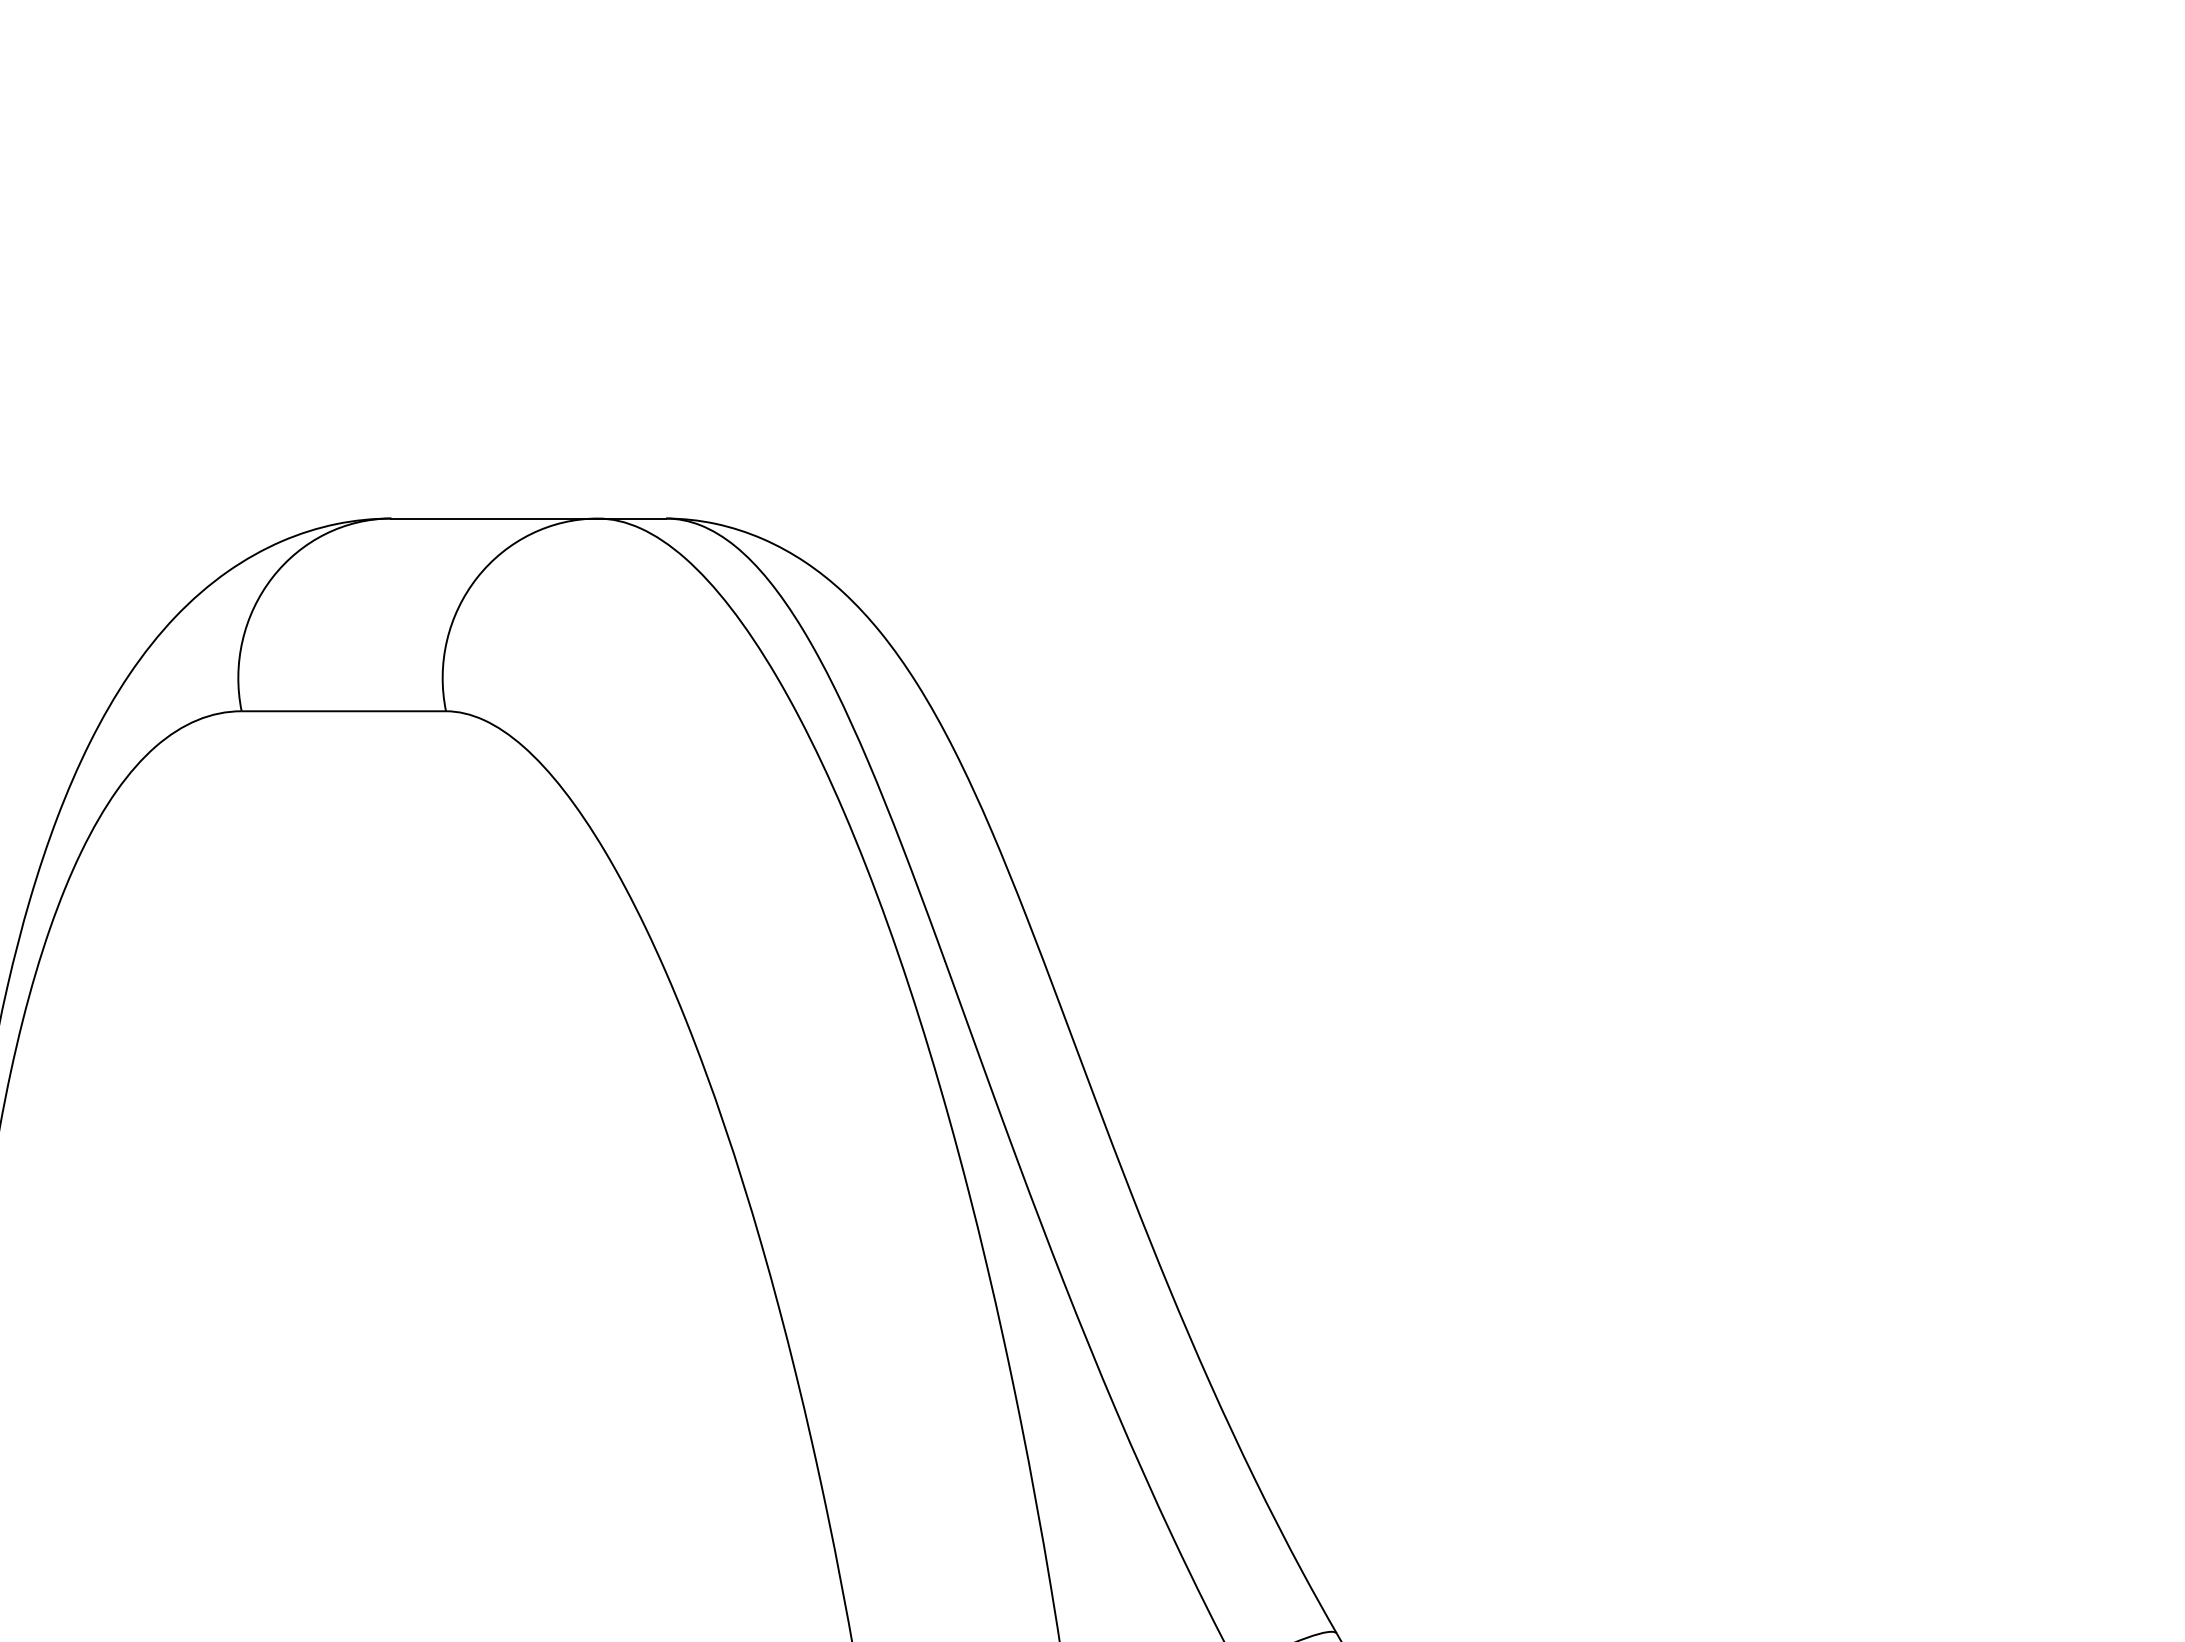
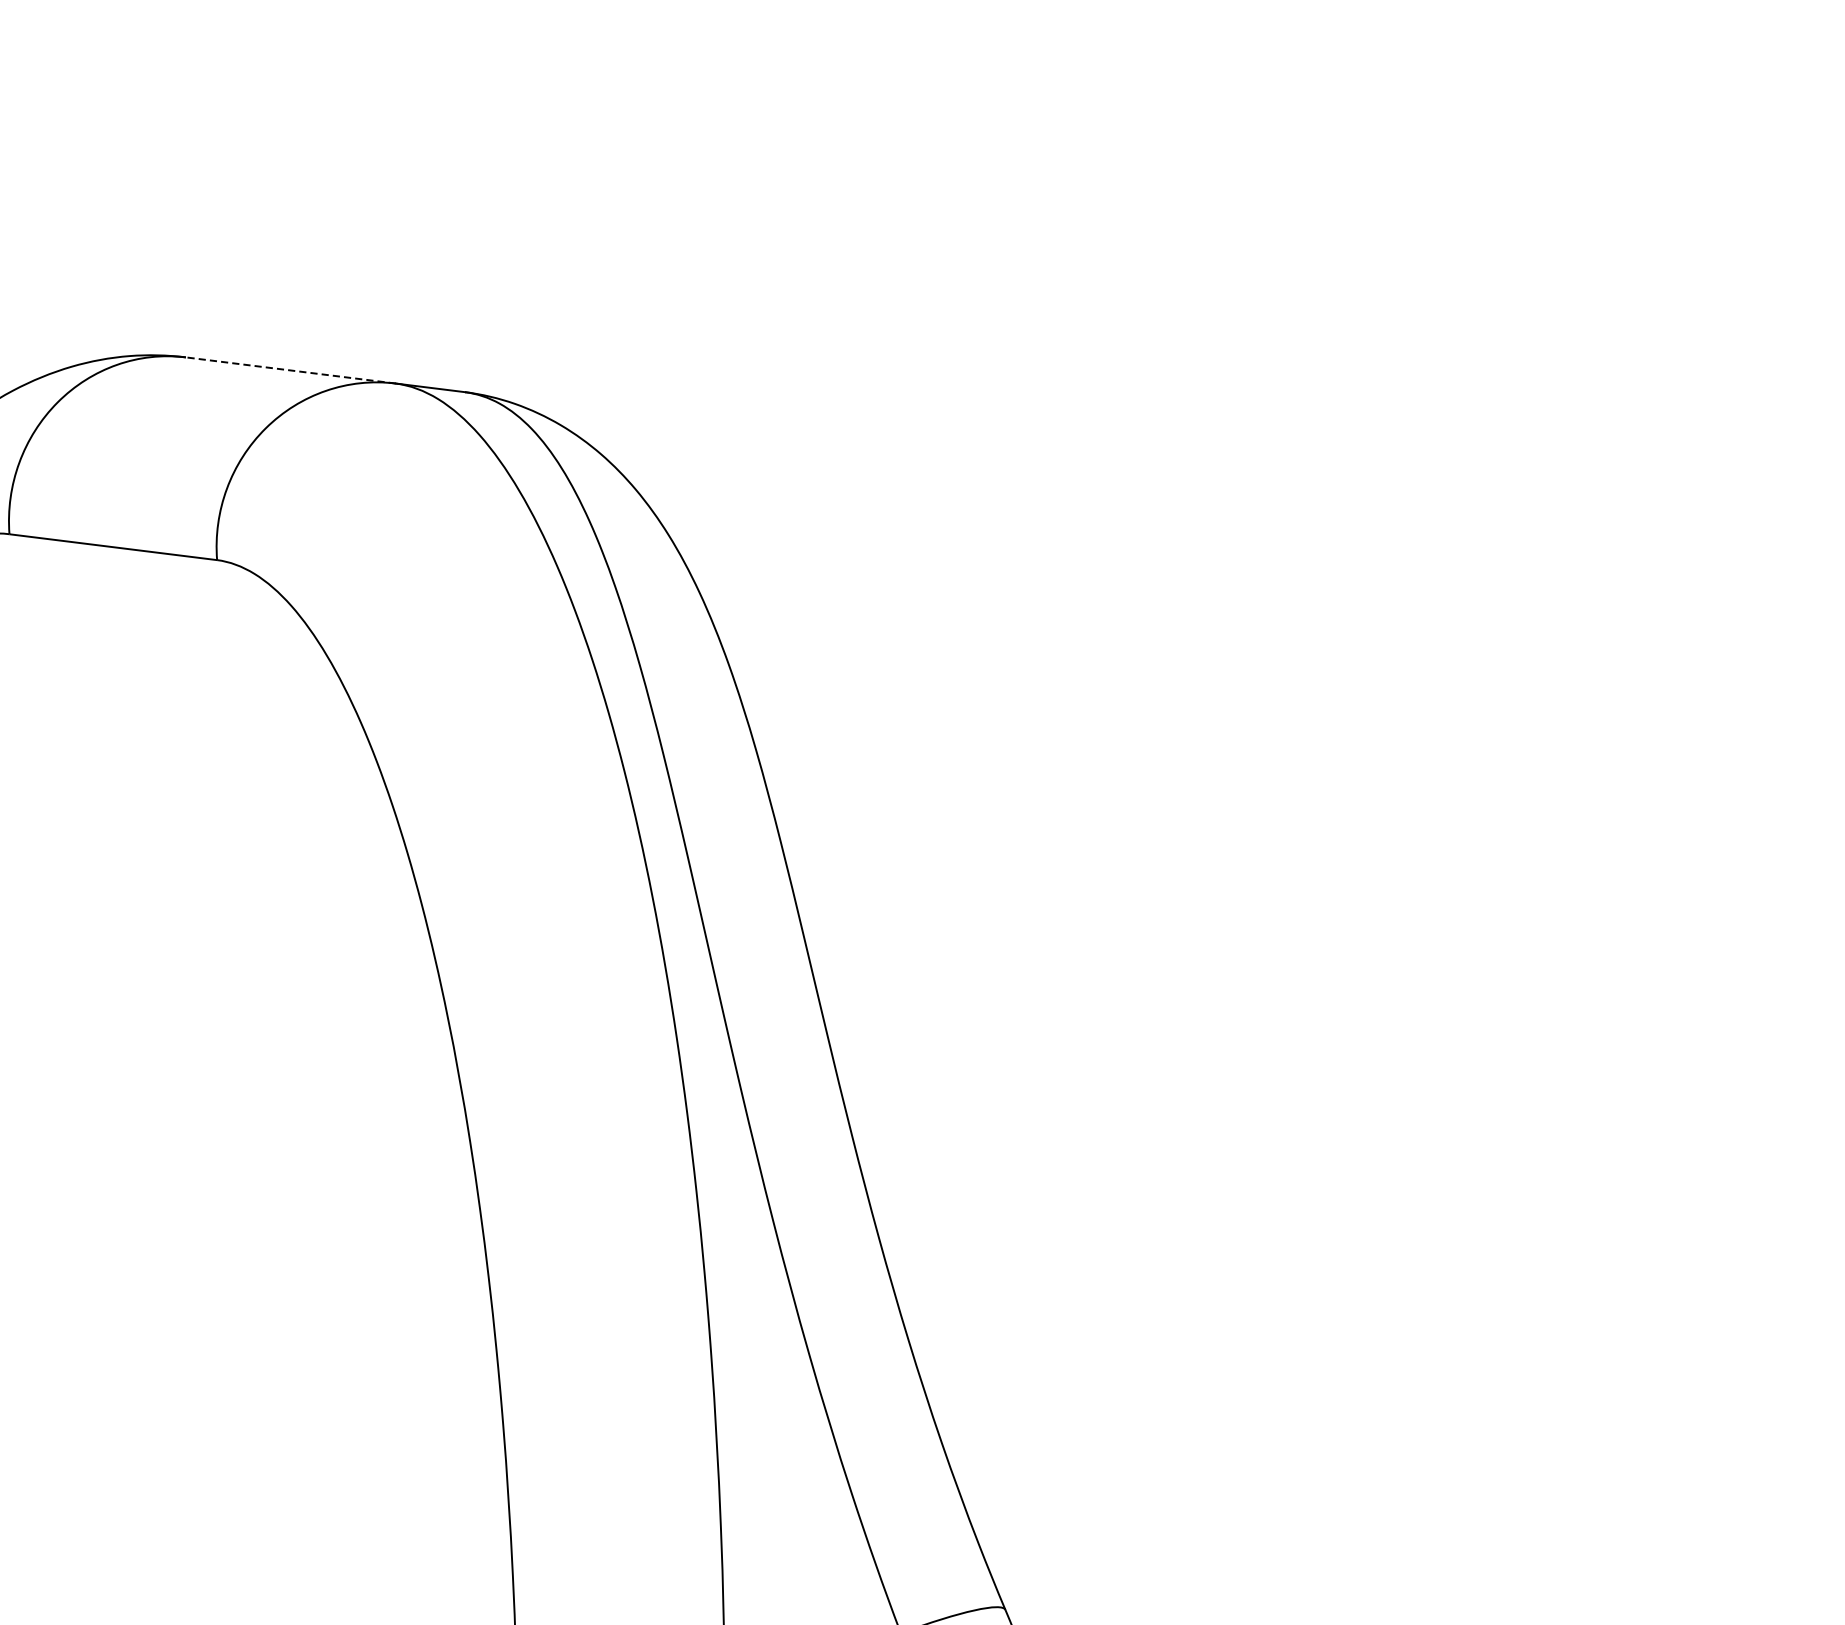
line: (494, 518) -> (290, 370), solid -> dashed

